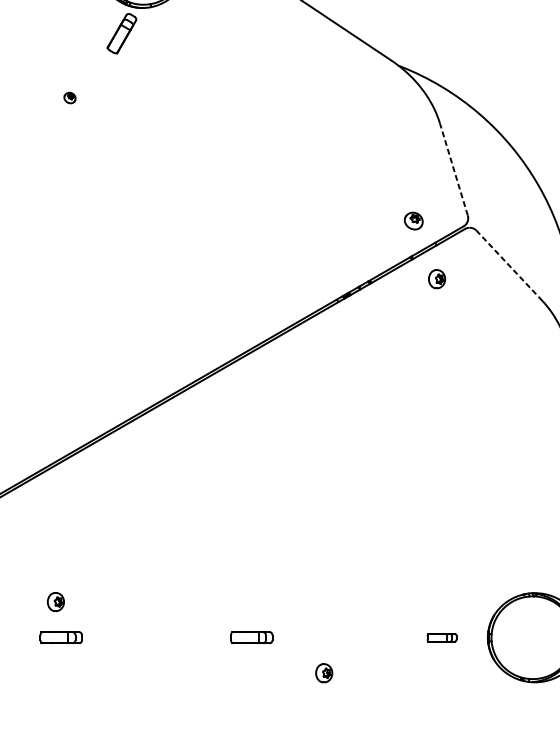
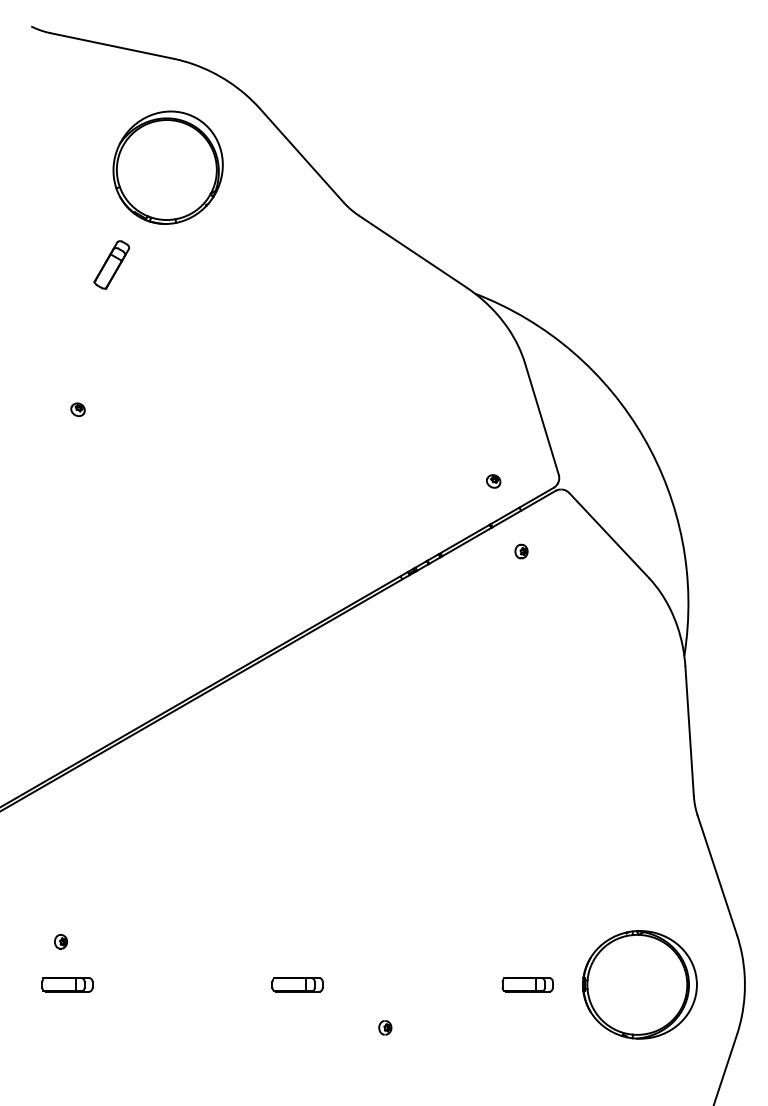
part: (121, 33) -> (111, 264), moved
part: (69, 97) -> (77, 409), moved
line: (453, 169) -> (541, 418), dashed -> solid
part: (413, 221) -> (493, 481), size x0.62
line: (508, 265) -> (608, 535), dashed -> solid
part: (436, 279) -> (521, 551), size x0.62
part: (55, 601) -> (60, 941), size x0.62
part: (441, 637) -> (527, 984), size x1.43
part: (324, 673) -> (385, 1027), size x0.62

